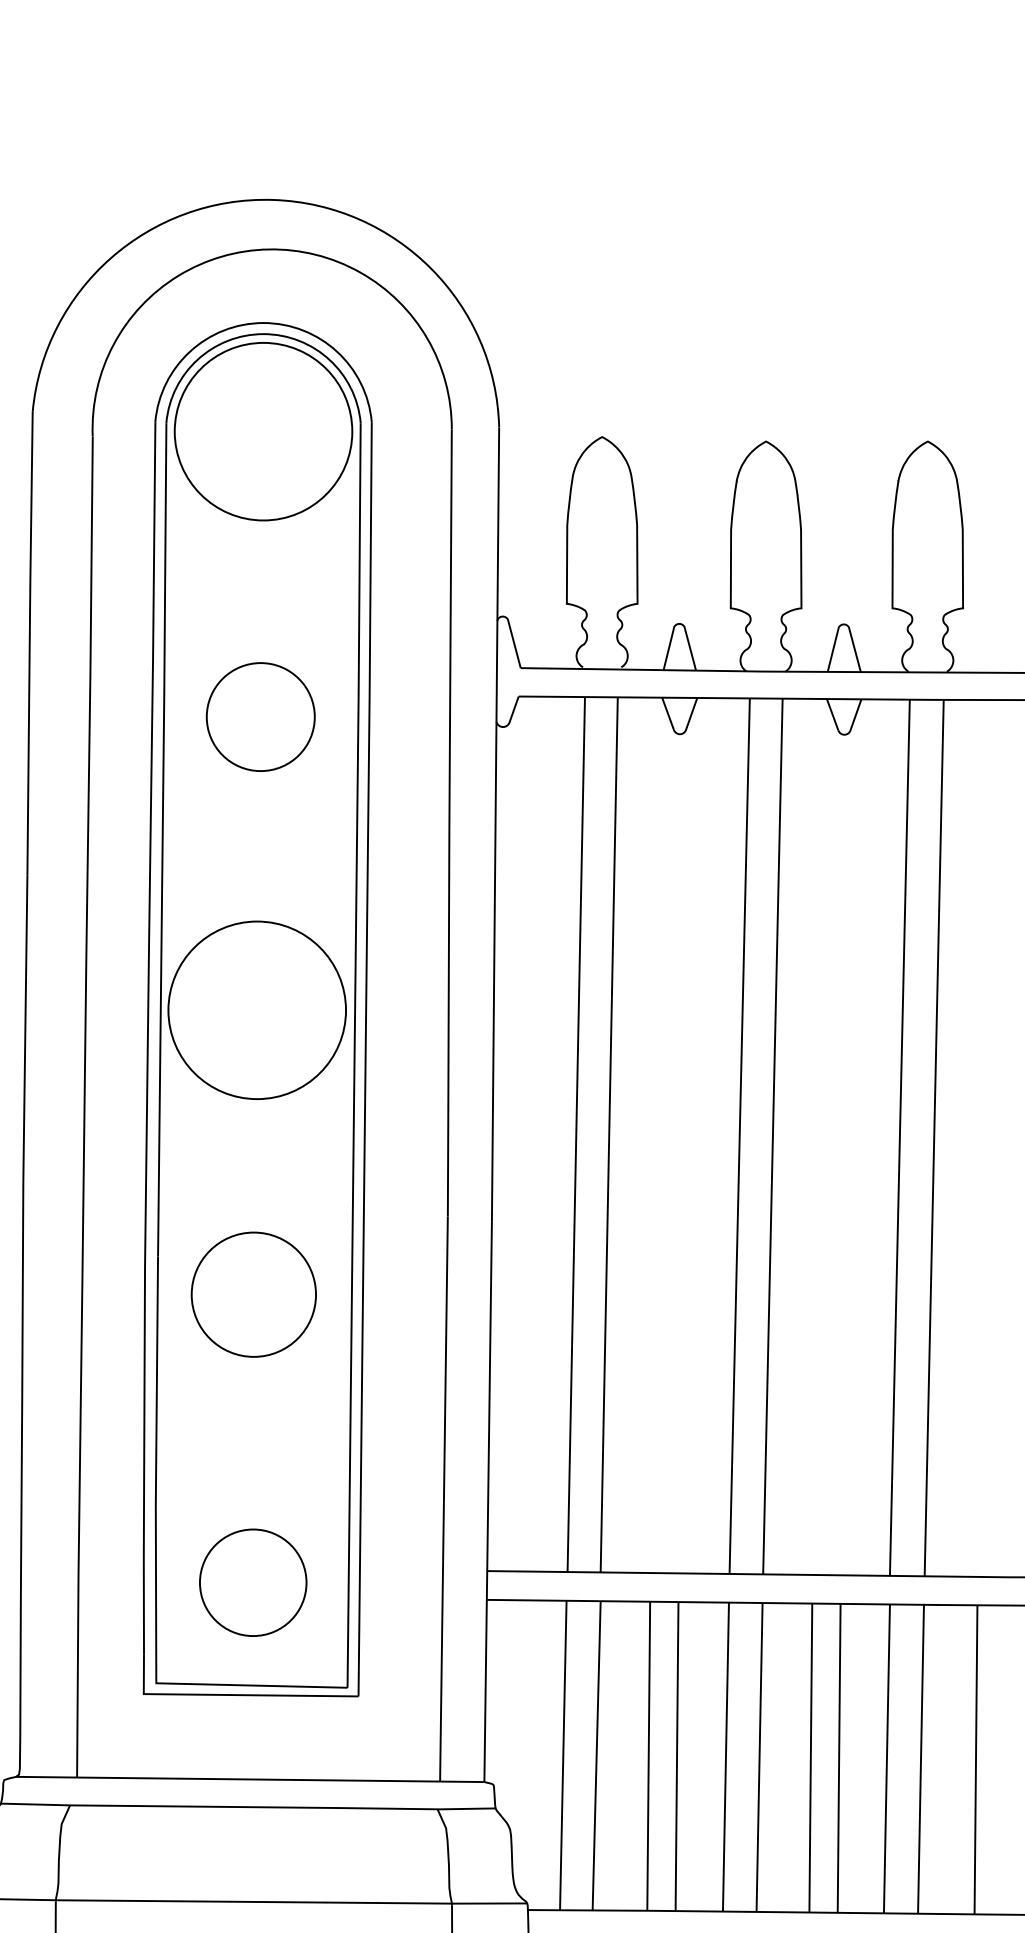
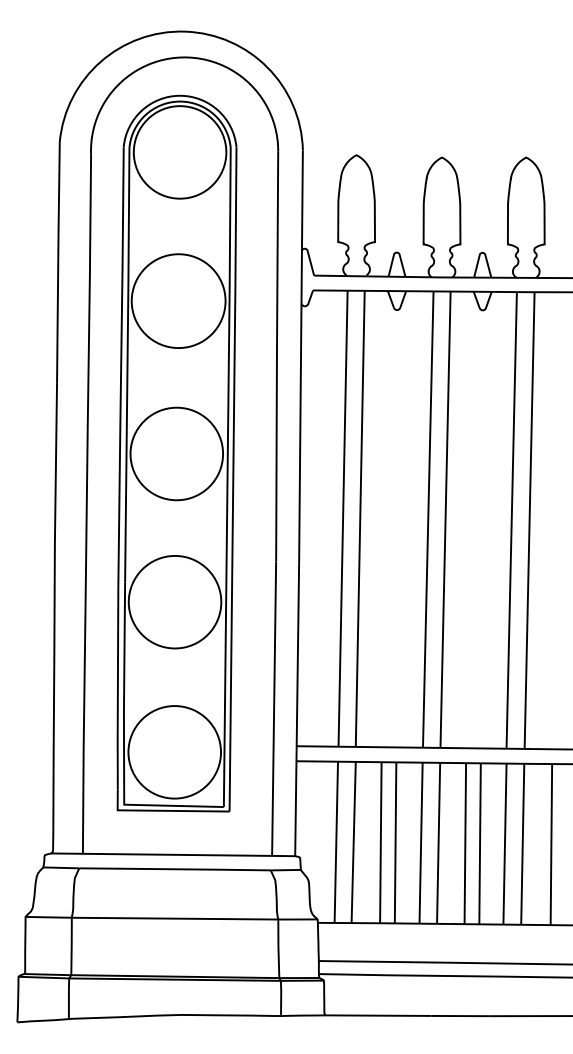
circle: (260, 717) -> (178, 301), size x1.67
circle: (252, 1293) -> (174, 601), size x1.43
circle: (252, 1583) -> (174, 752), size x1.67

